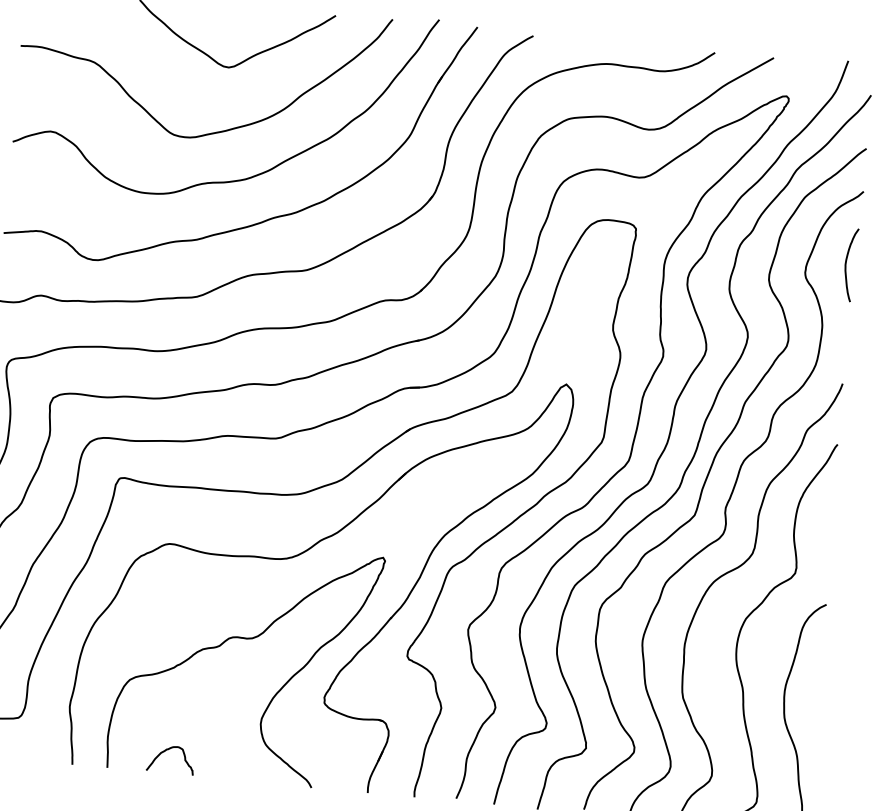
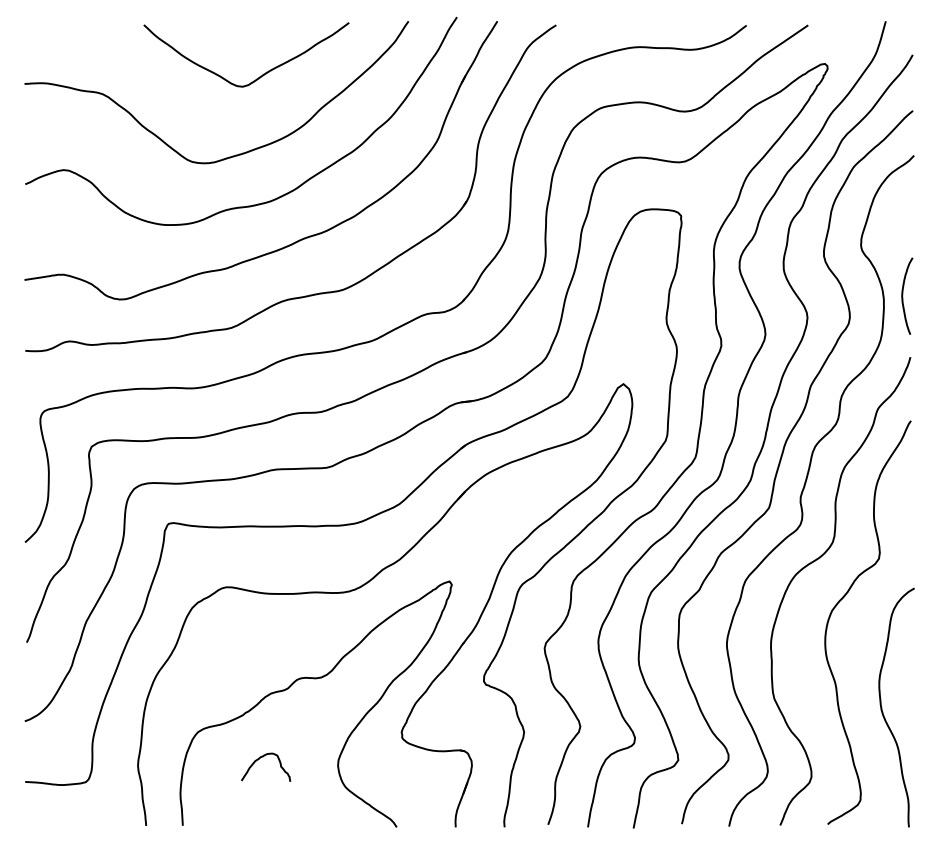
curve: (846, 264) -> (903, 295), moved
curve: (169, 750) -> (263, 757), moved

